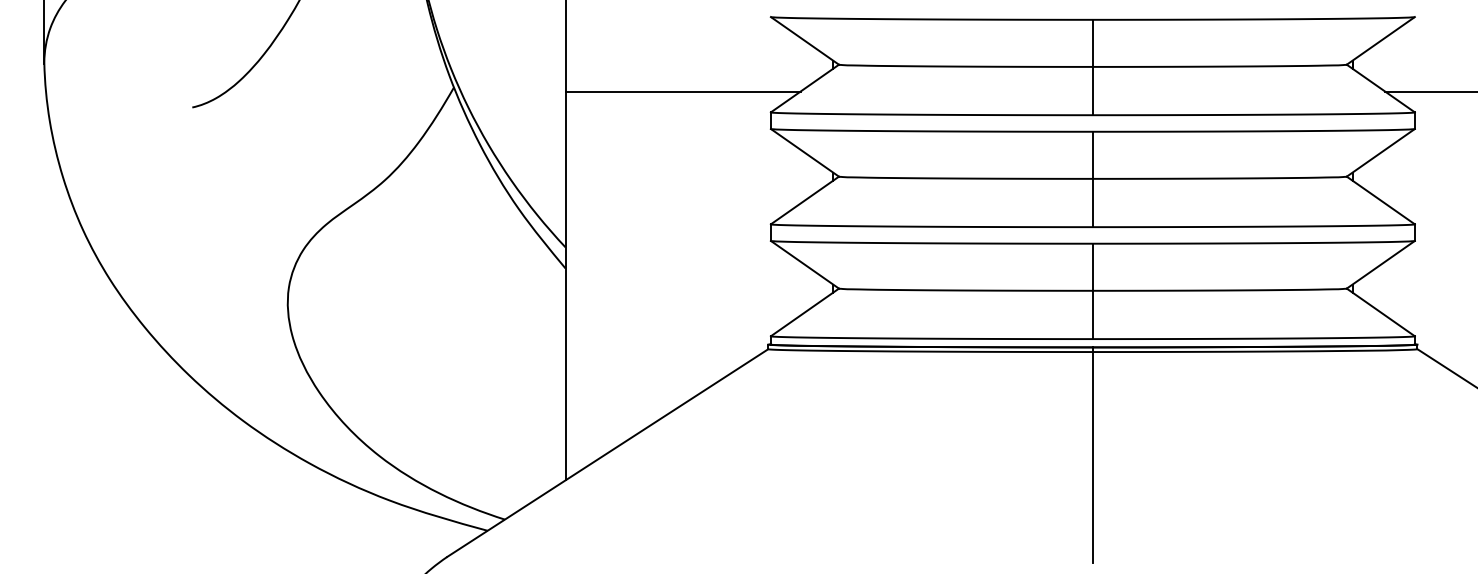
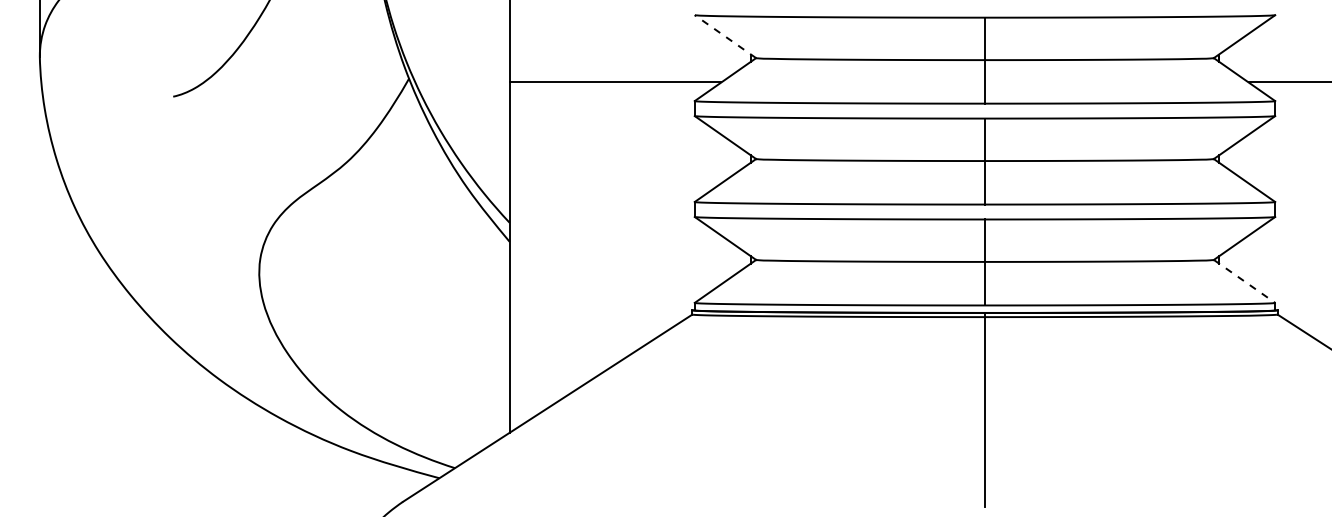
line: (804, 40) -> (725, 36), solid -> dashed
line: (1380, 312) -> (1244, 281), solid -> dashed

